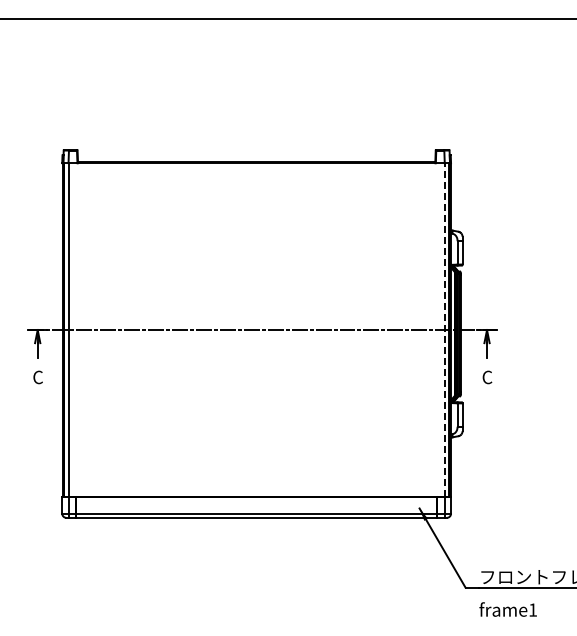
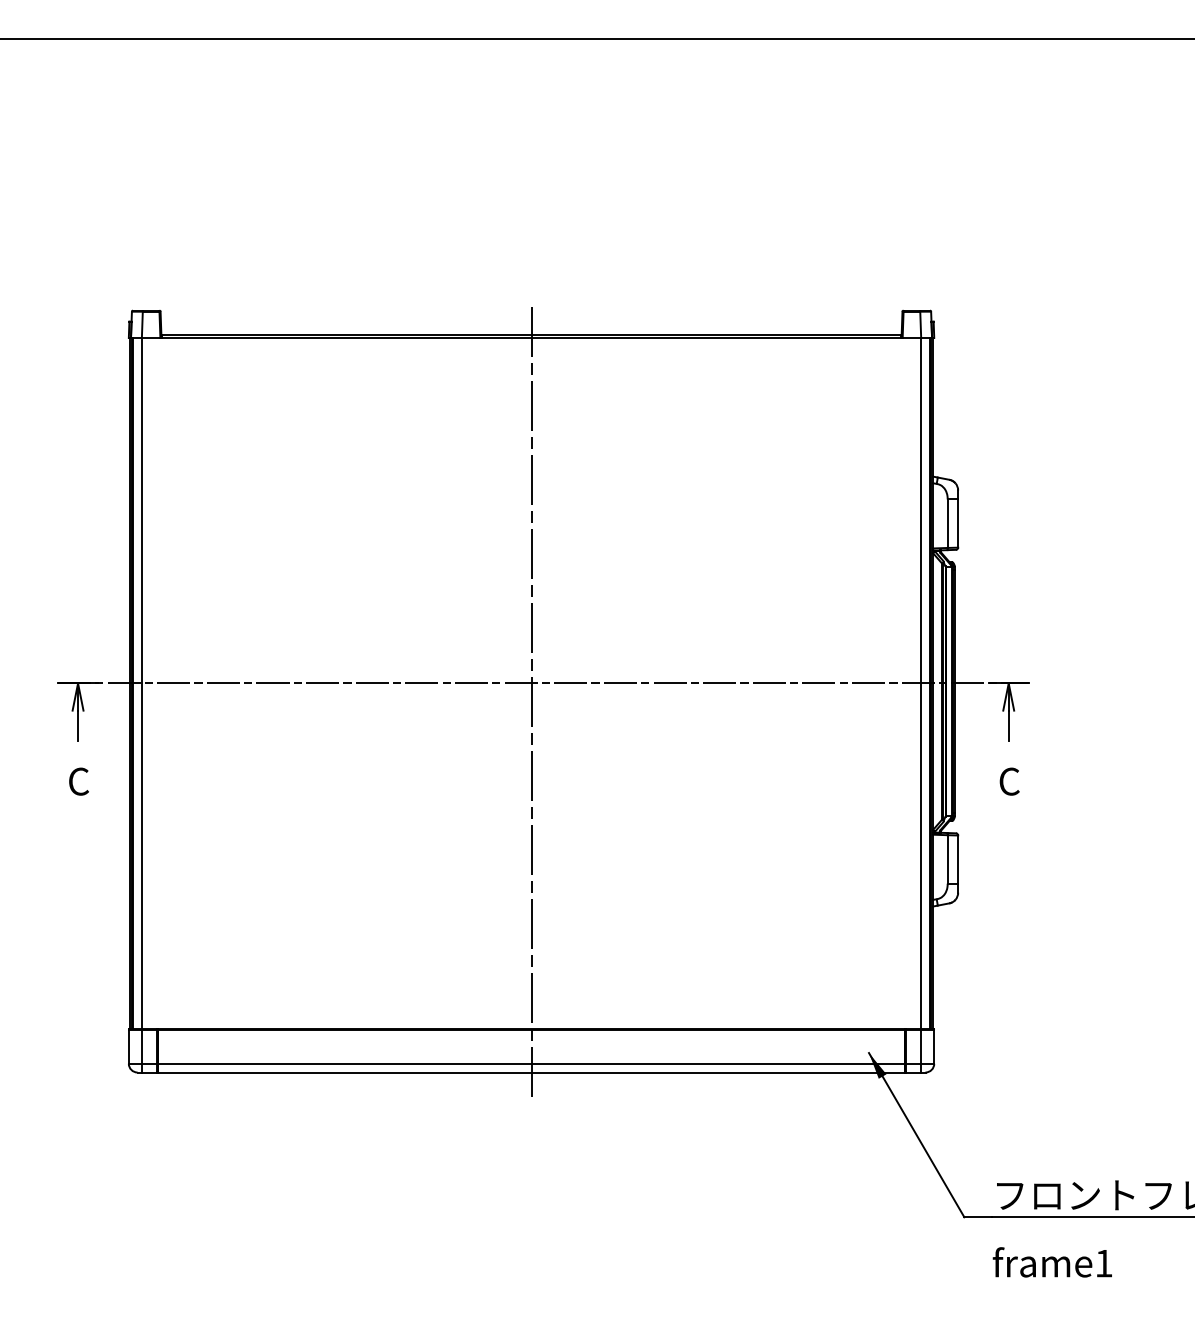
line: (444, 330) -> (920, 684), dashed -> solid
line: (256, 339) -> (531, 703), added

